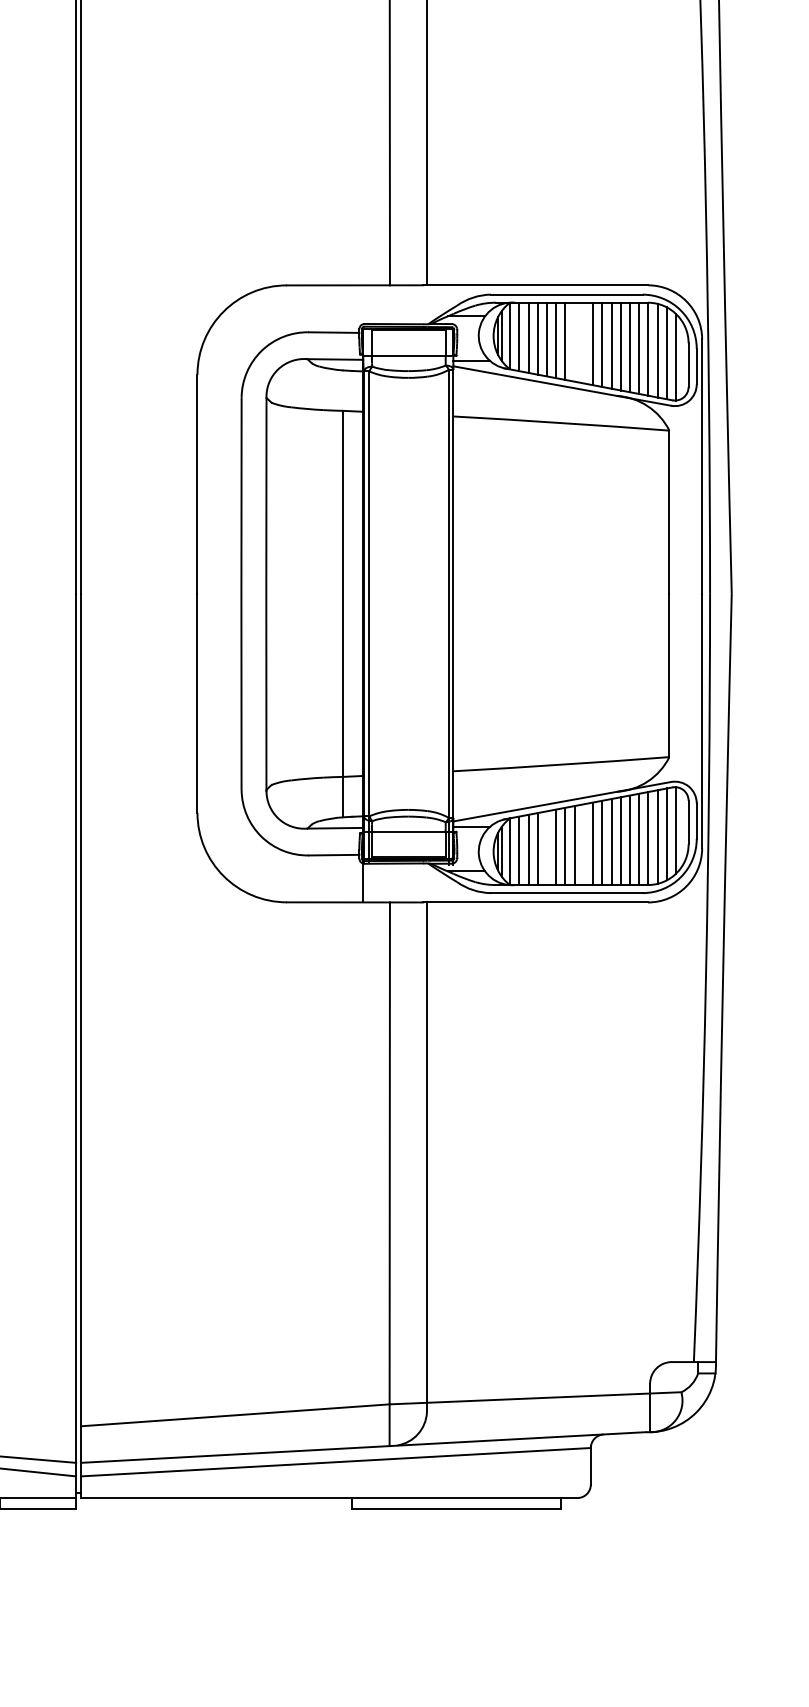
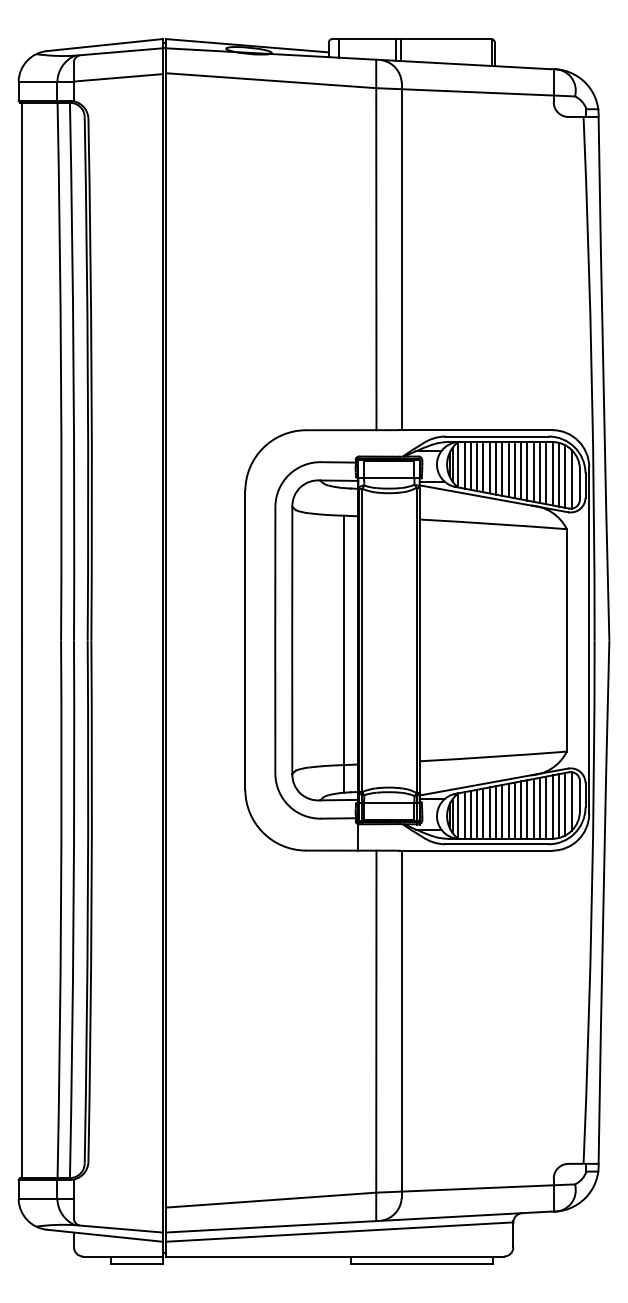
line: (574, 341) -> (502, 468), added
line: (583, 343) -> (508, 469), added
line: (583, 843) -> (508, 810), added
line: (547, 847) -> (483, 813), added

